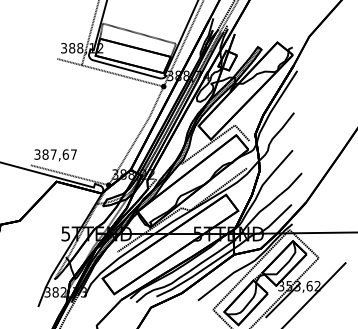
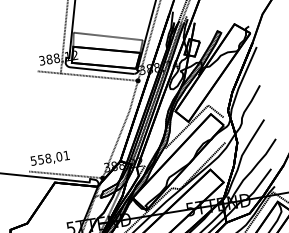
text: (55, 154) -> (49, 158), 387,67 -> 558,01

